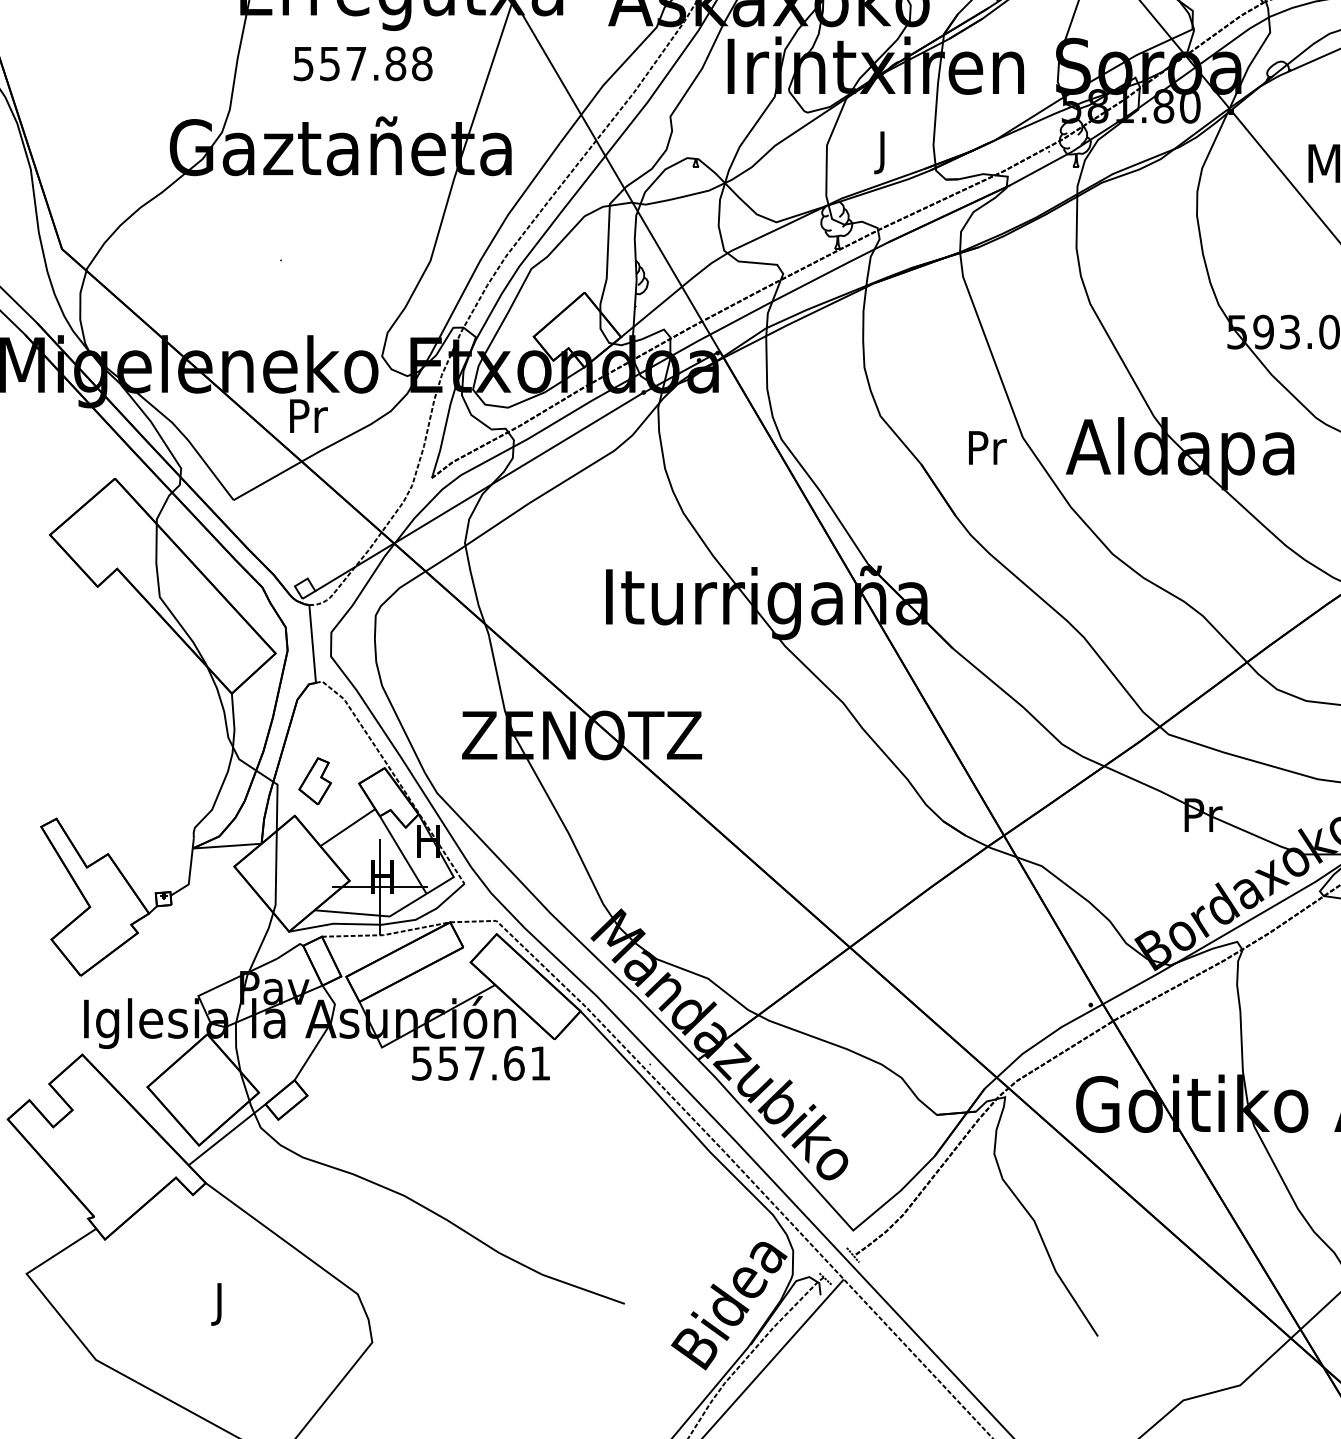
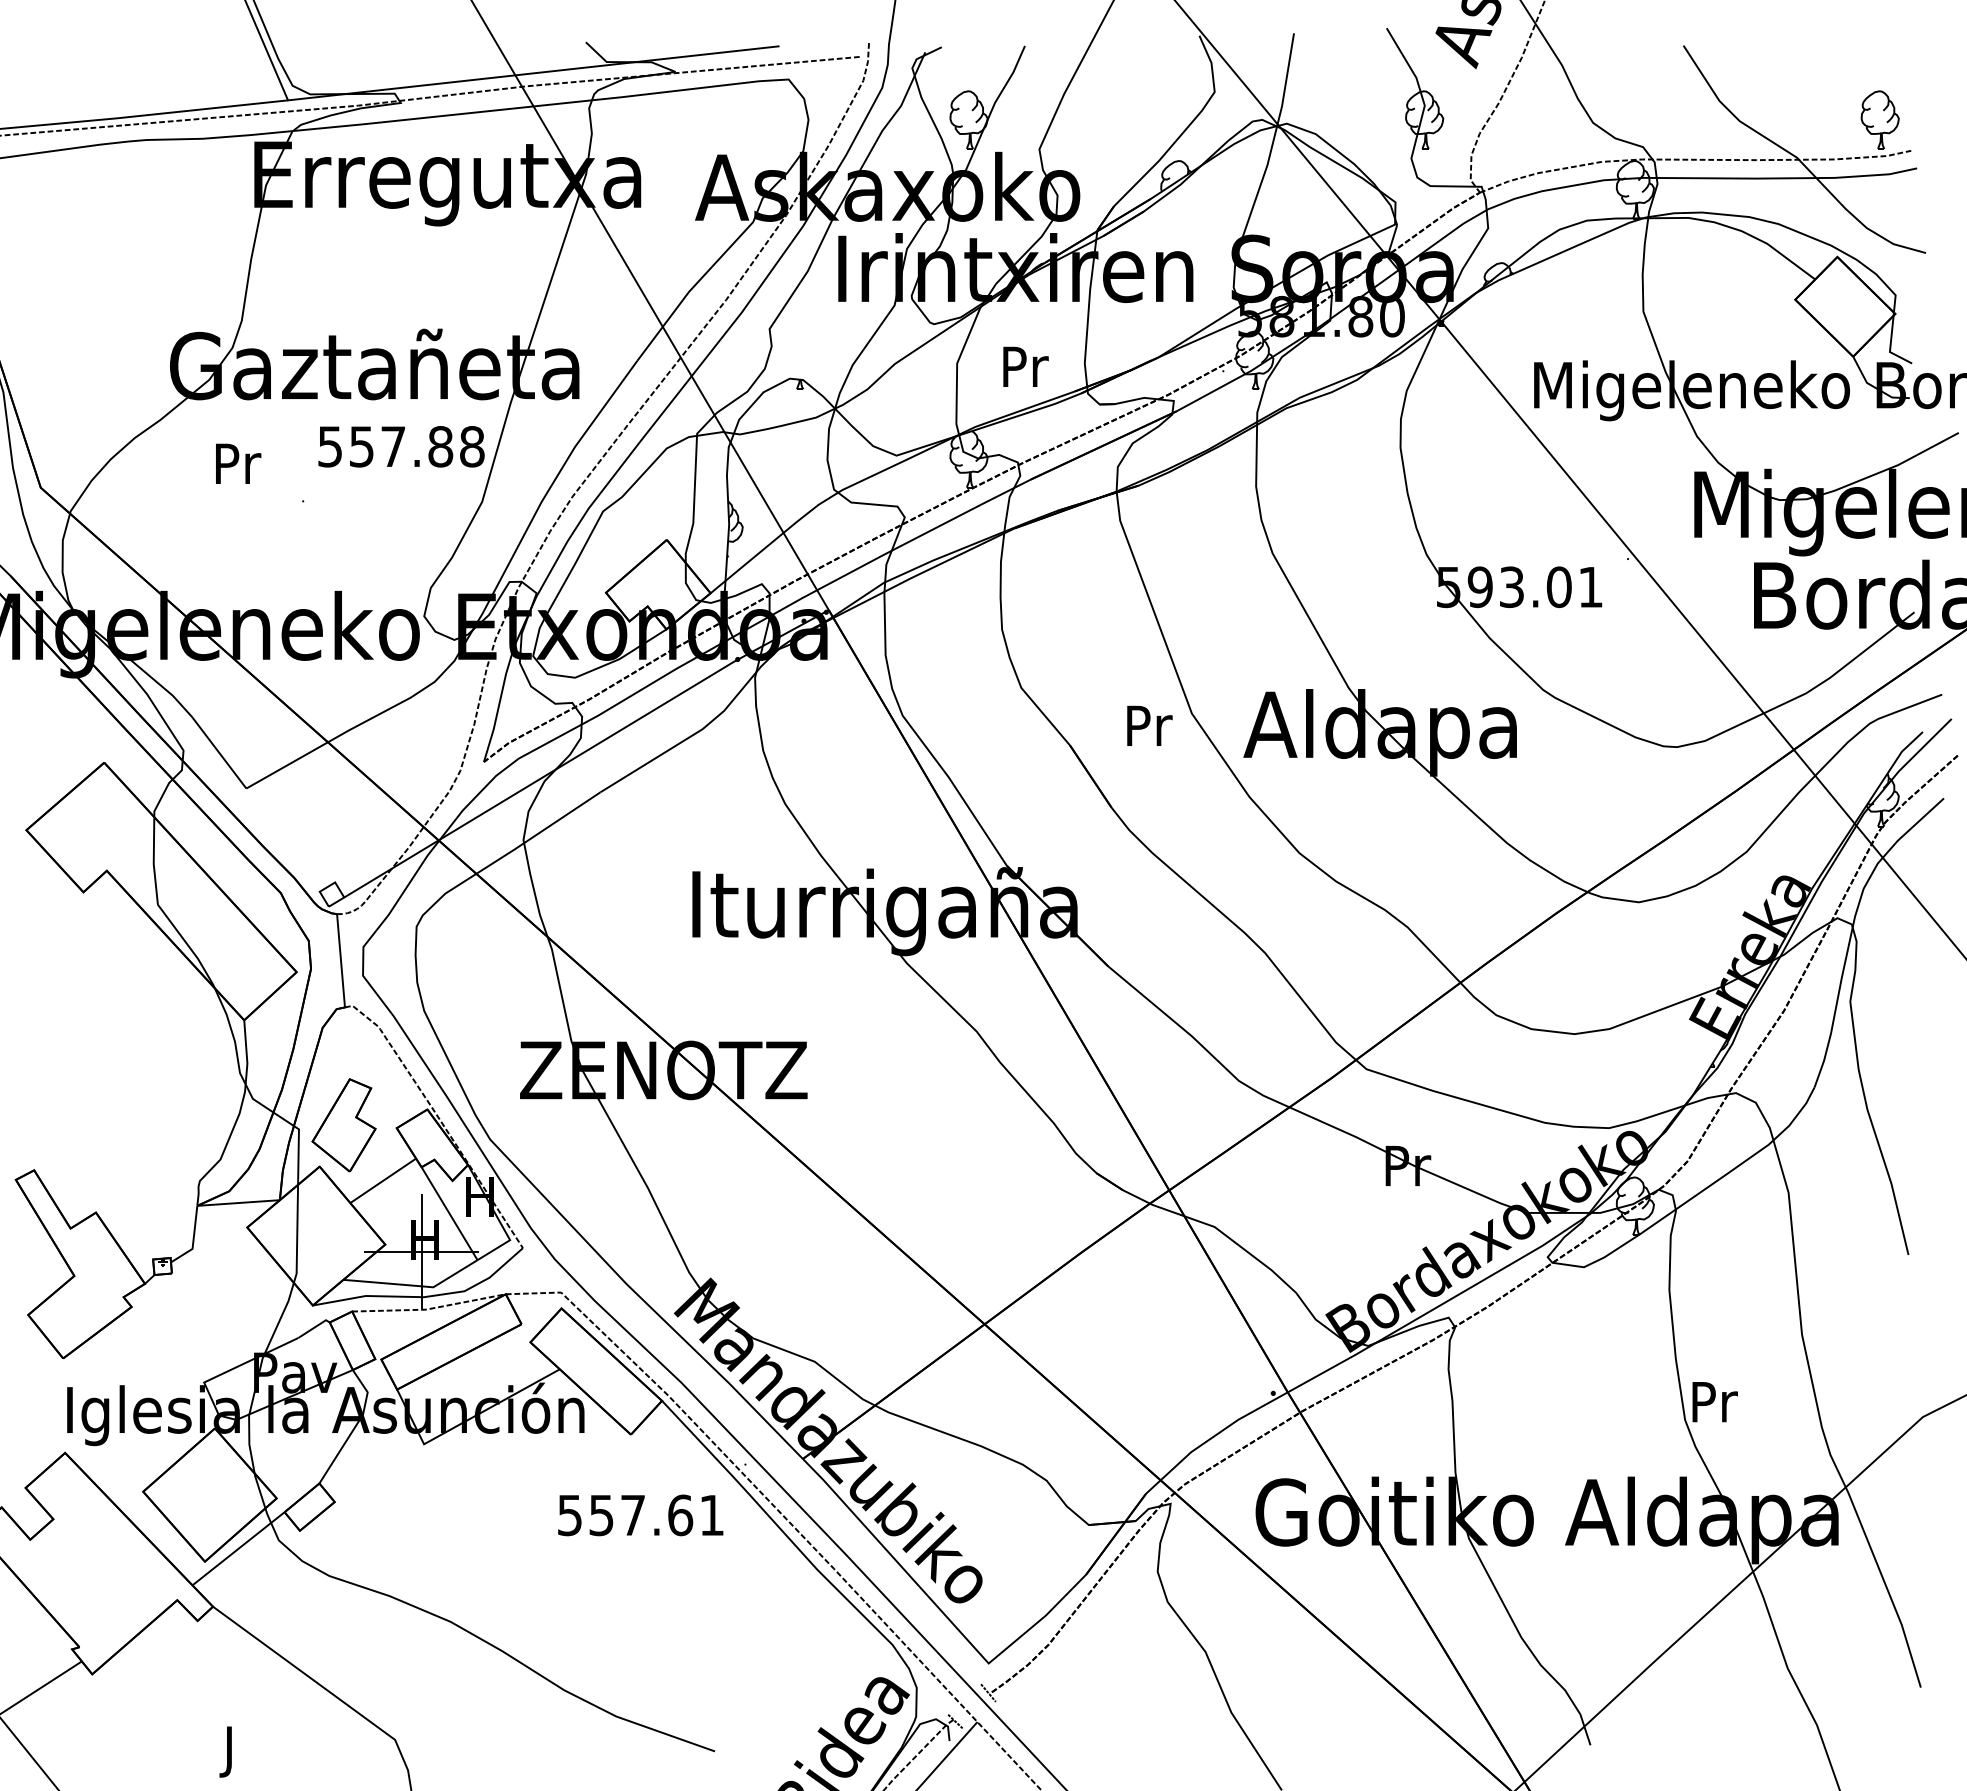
text: (363, 63) -> (401, 446), moved
text: (883, 152) -> (1025, 371), J -> Pr
text: (308, 415) -> (238, 463), moved
part: (314, 781) -> (343, 1125), size x1.67
text: (480, 1063) -> (640, 1515), moved

